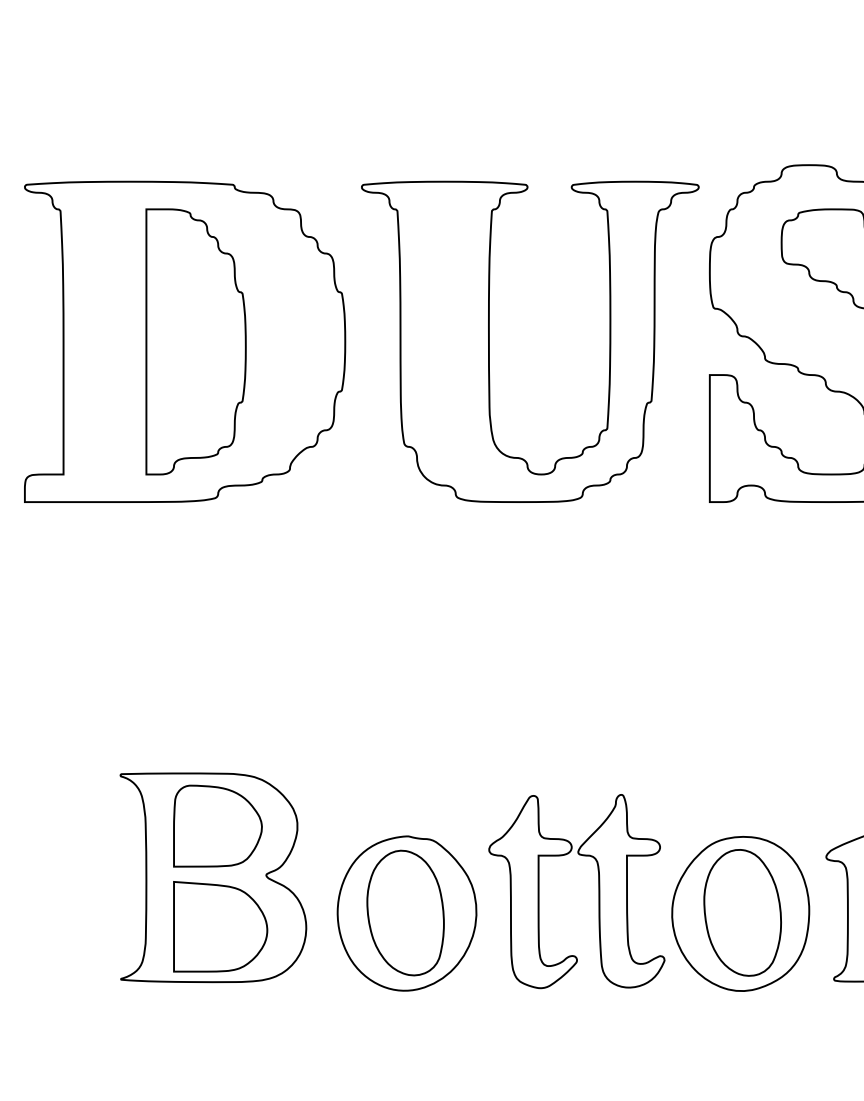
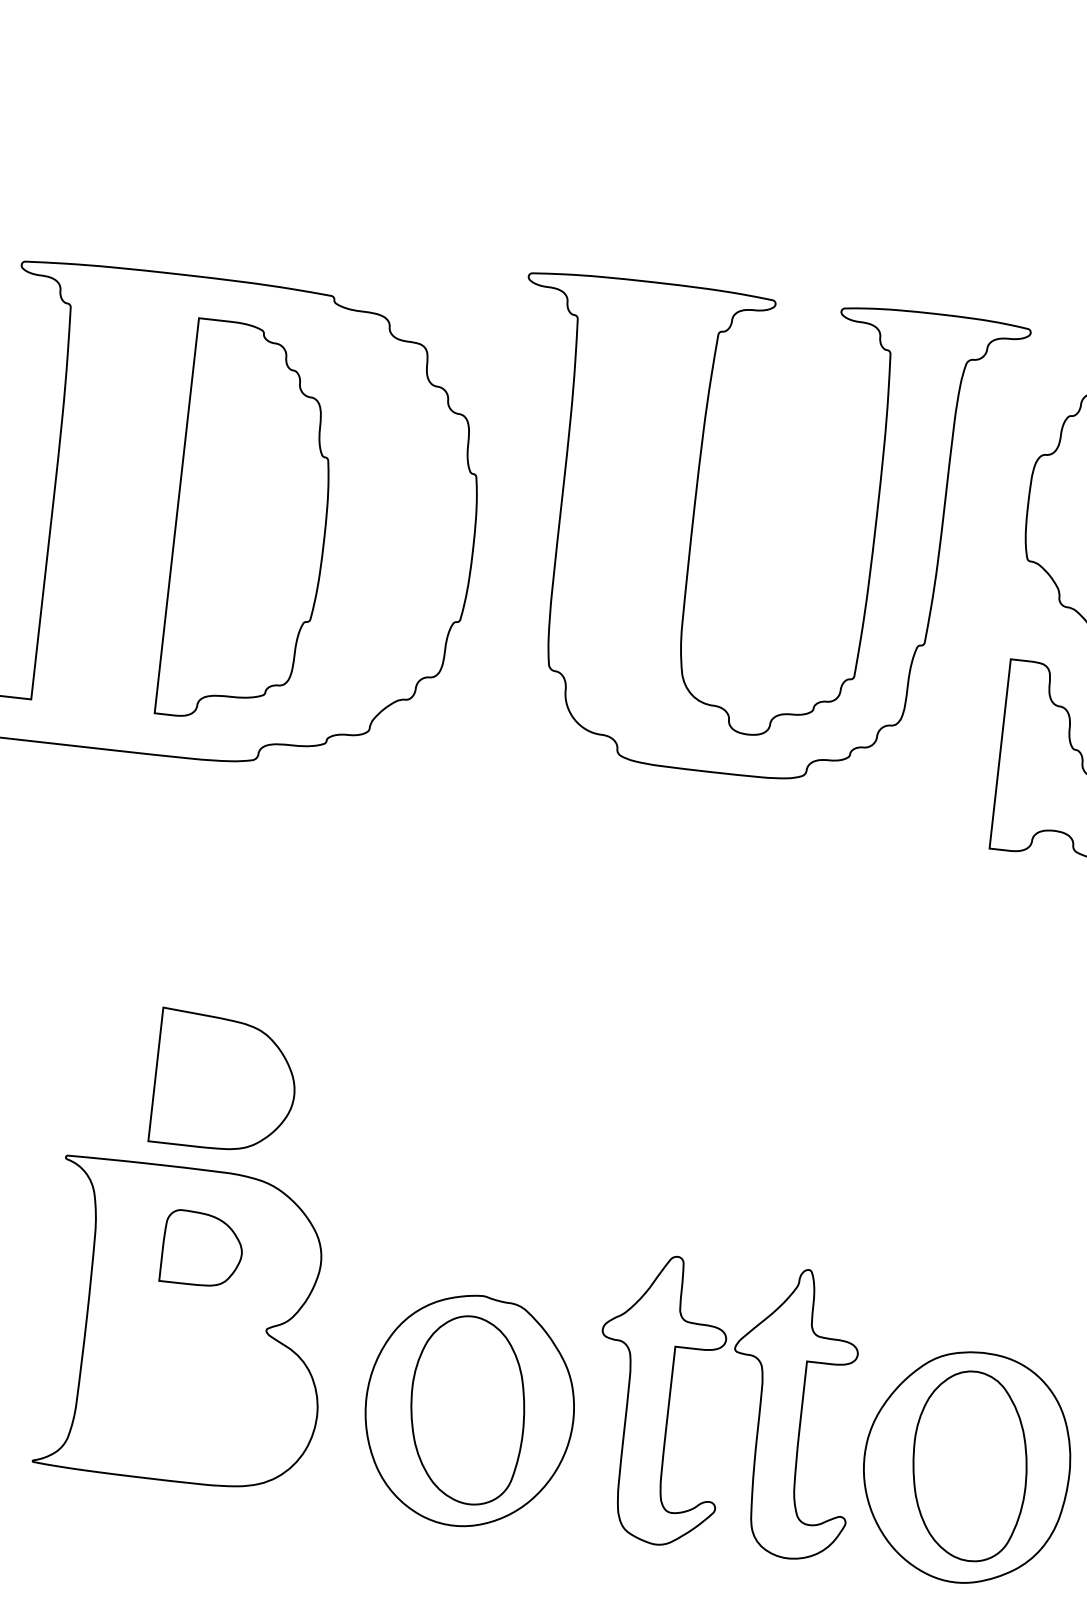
part: (489, 341) -> (693, 527), moved
part: (217, 825) -> (201, 1248), size x0.6
part: (220, 926) -> (225, 1081), moved

